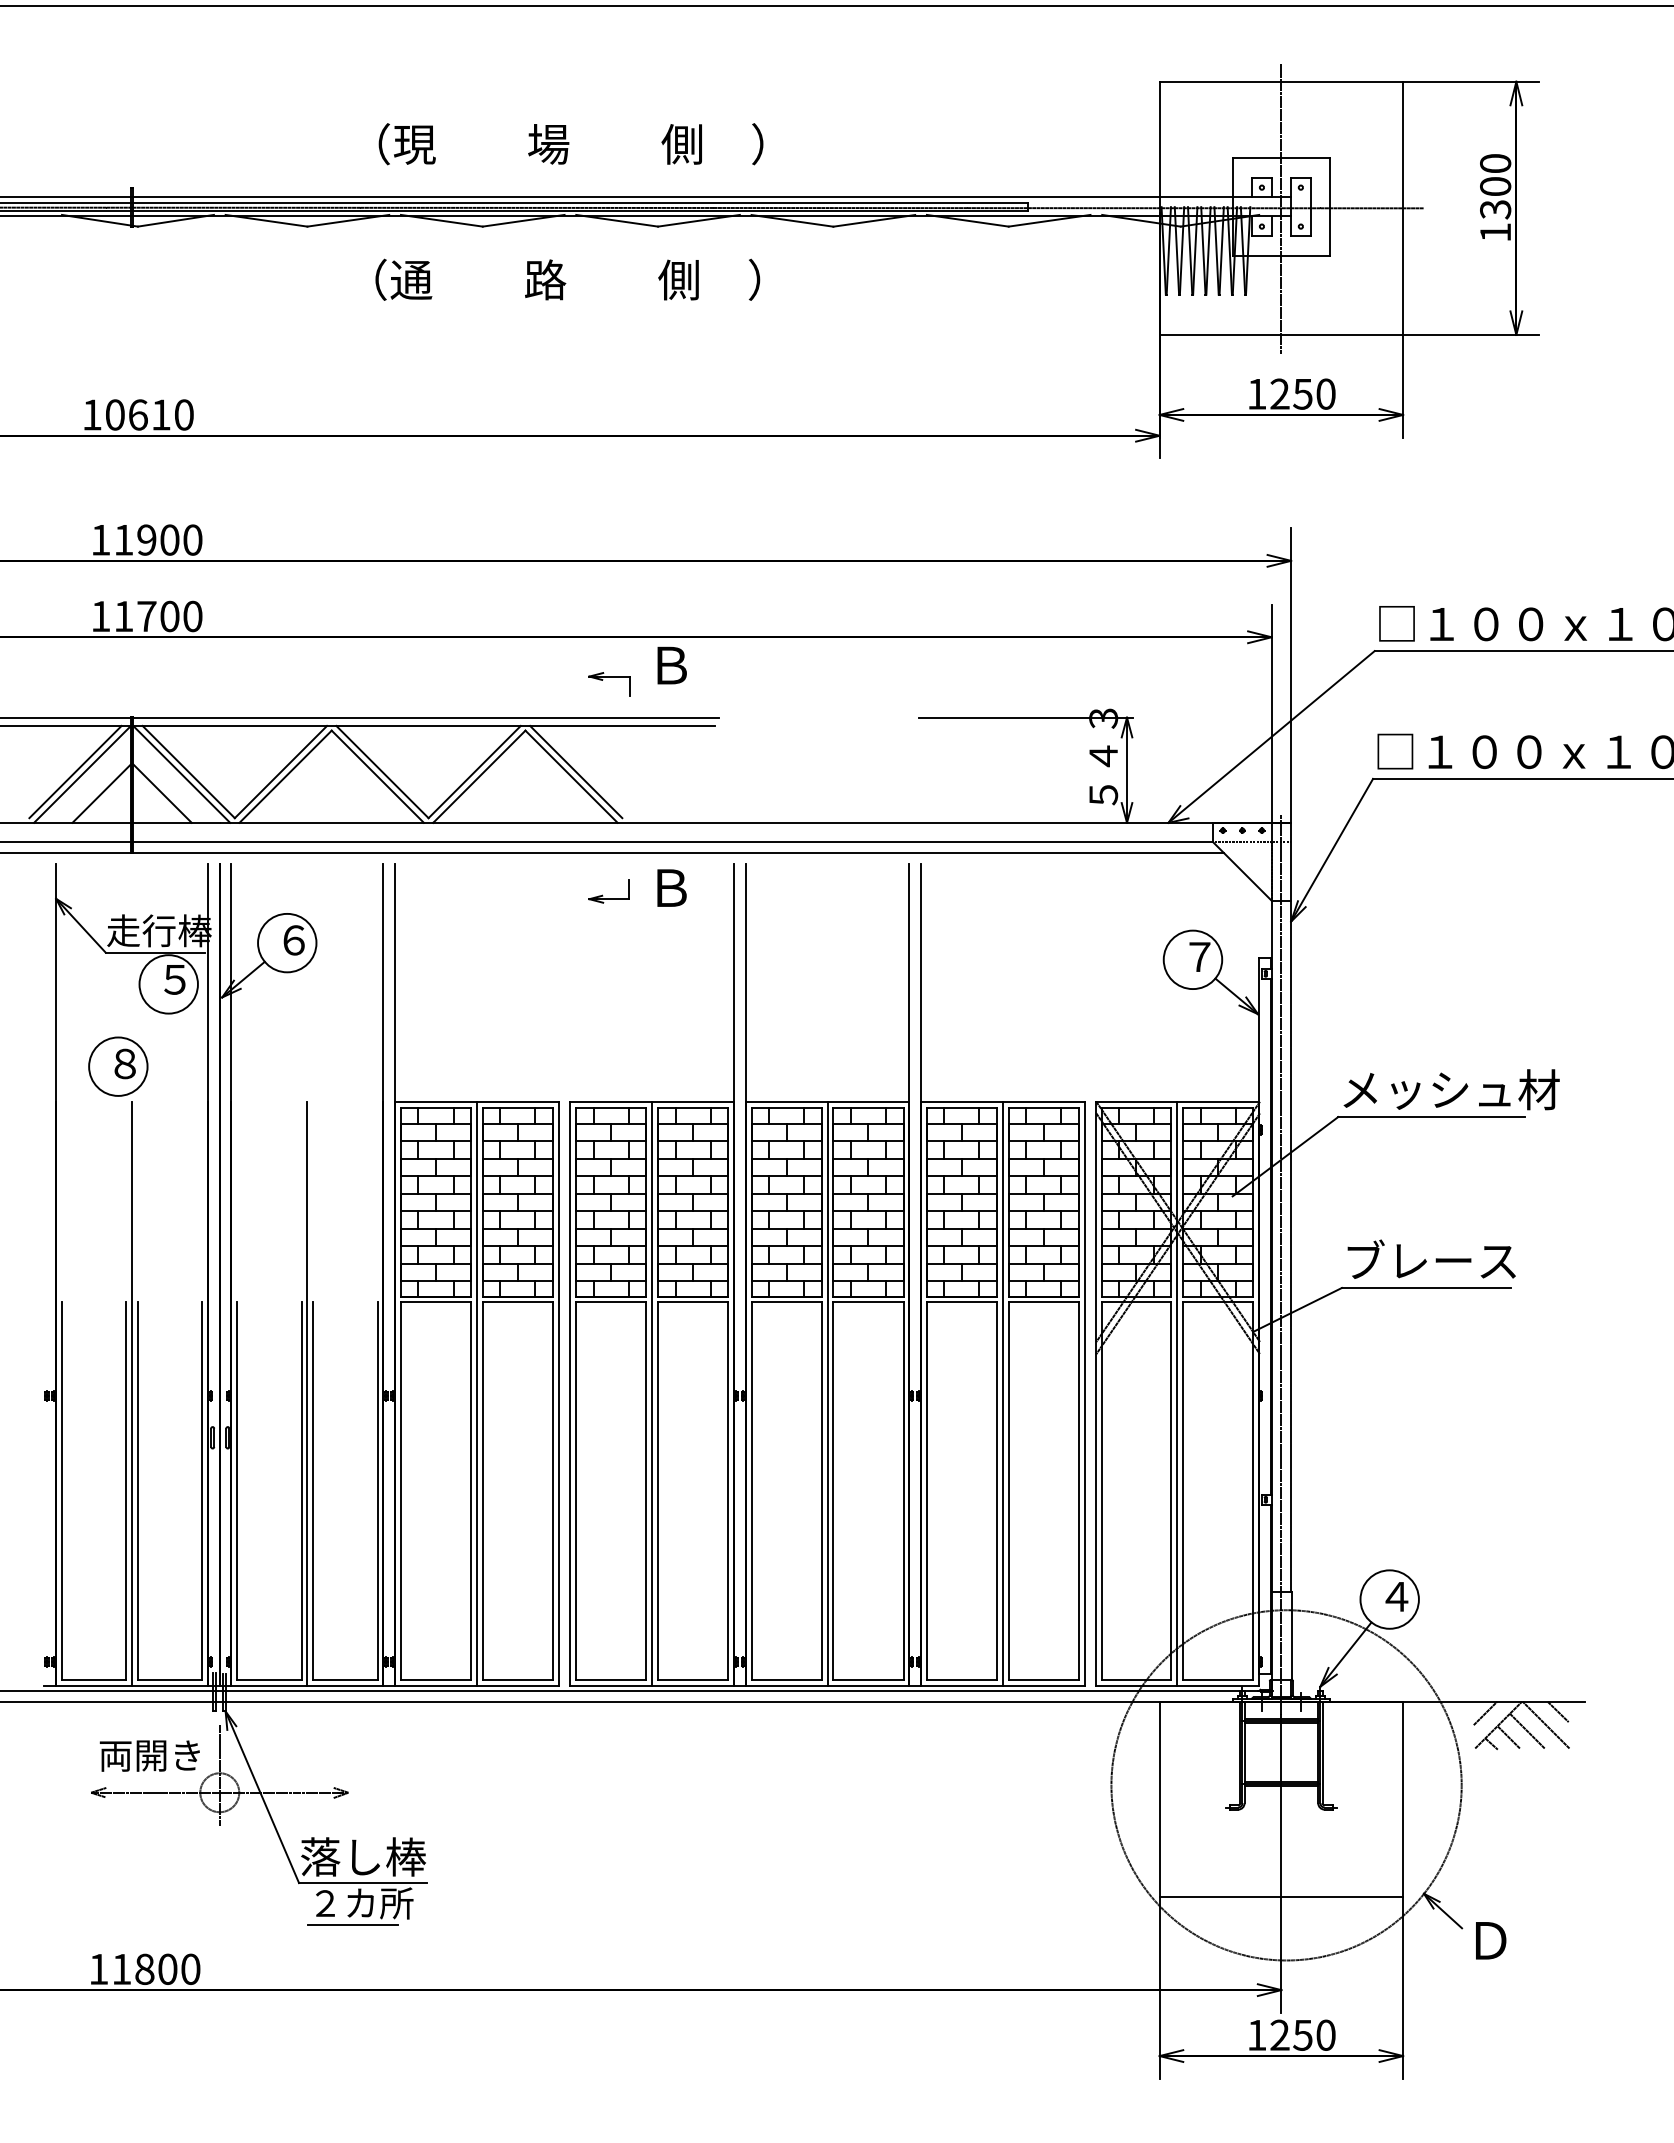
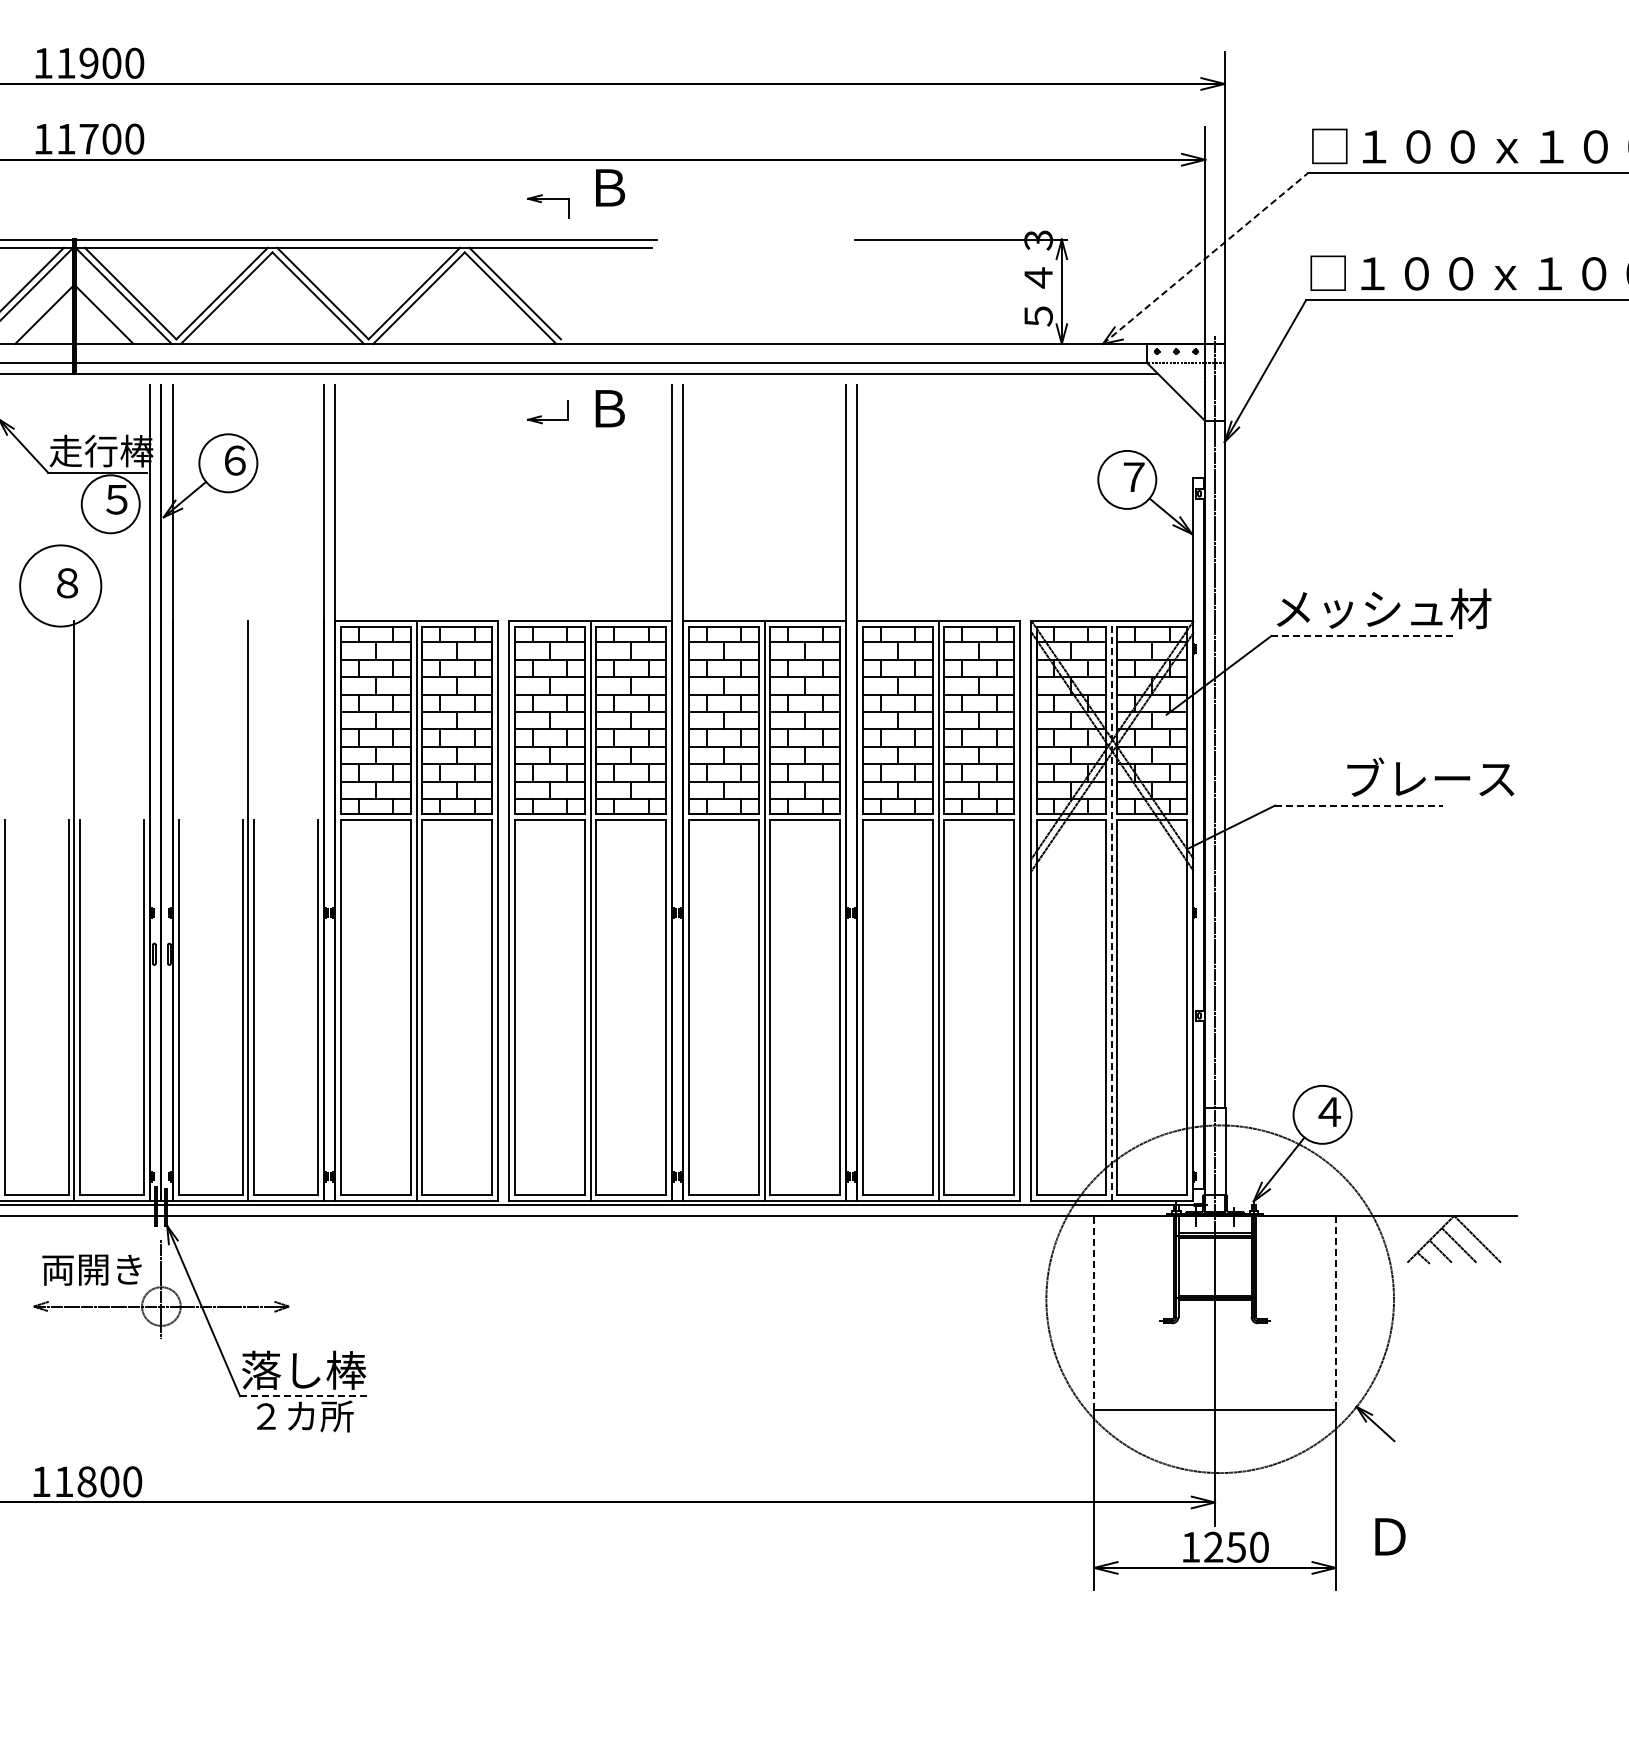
line: (1271, 736) -> (1205, 258), solid -> dashed
circle: (118, 1066) -> (60, 585), size x1.4
line: (1432, 1117) -> (1365, 636), solid -> dashed
text: (1431, 1258) -> (1430, 776), moved
line: (1426, 1287) -> (1359, 805), solid -> dashed
line: (1177, 1393) -> (1111, 910), solid -> dashed
line: (1557, 1711) -> (1489, 1225), removed
line: (1485, 1713) -> (1417, 1227), removed
line: (1159, 1798) -> (1094, 1312), solid -> dashed
line: (1403, 1799) -> (1336, 1313), solid -> dashed
line: (363, 1883) -> (304, 1396), solid -> dashed
line: (352, 1925) -> (293, 1438), removed
text: (1491, 1940) -> (1390, 1536), moved

